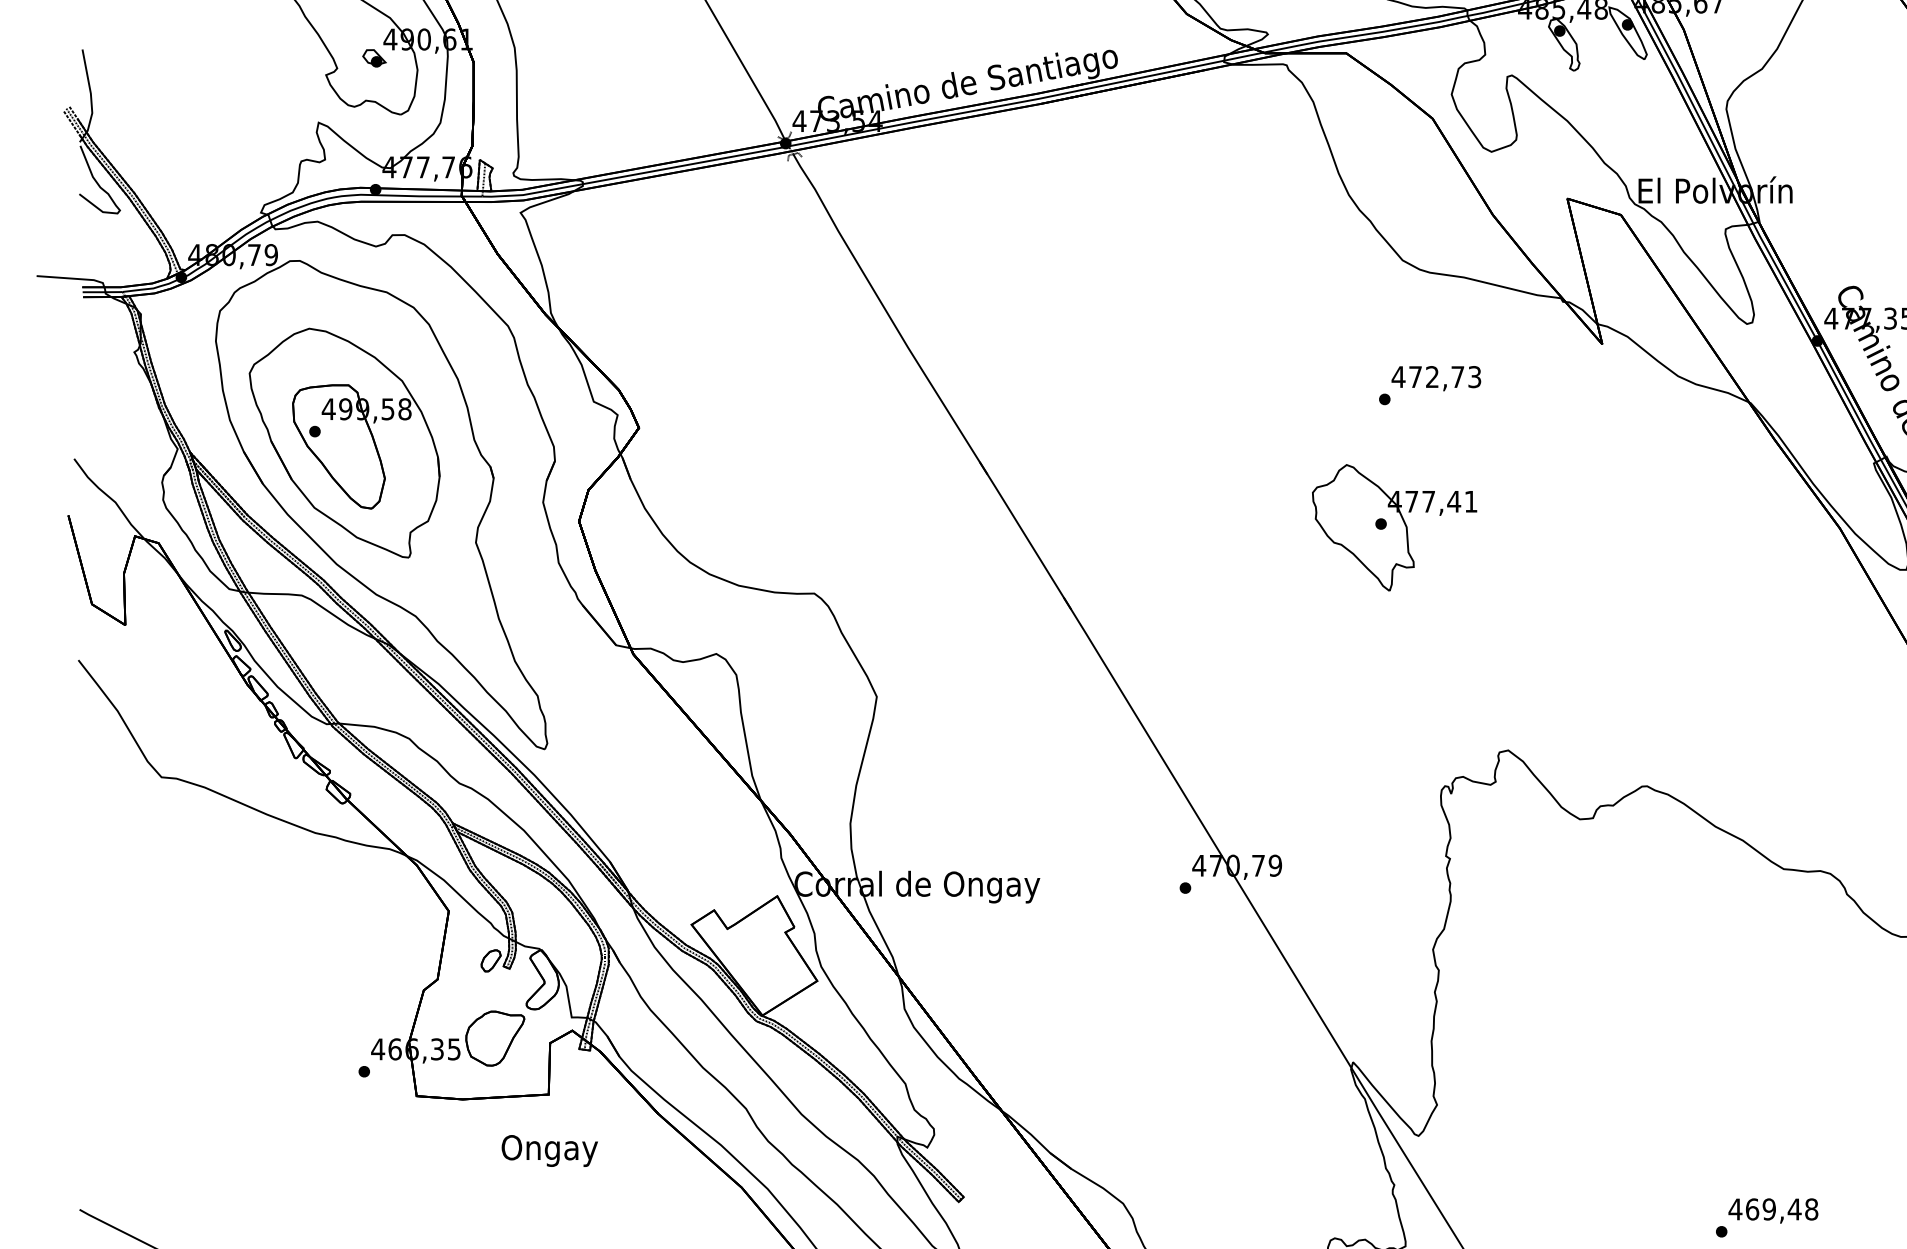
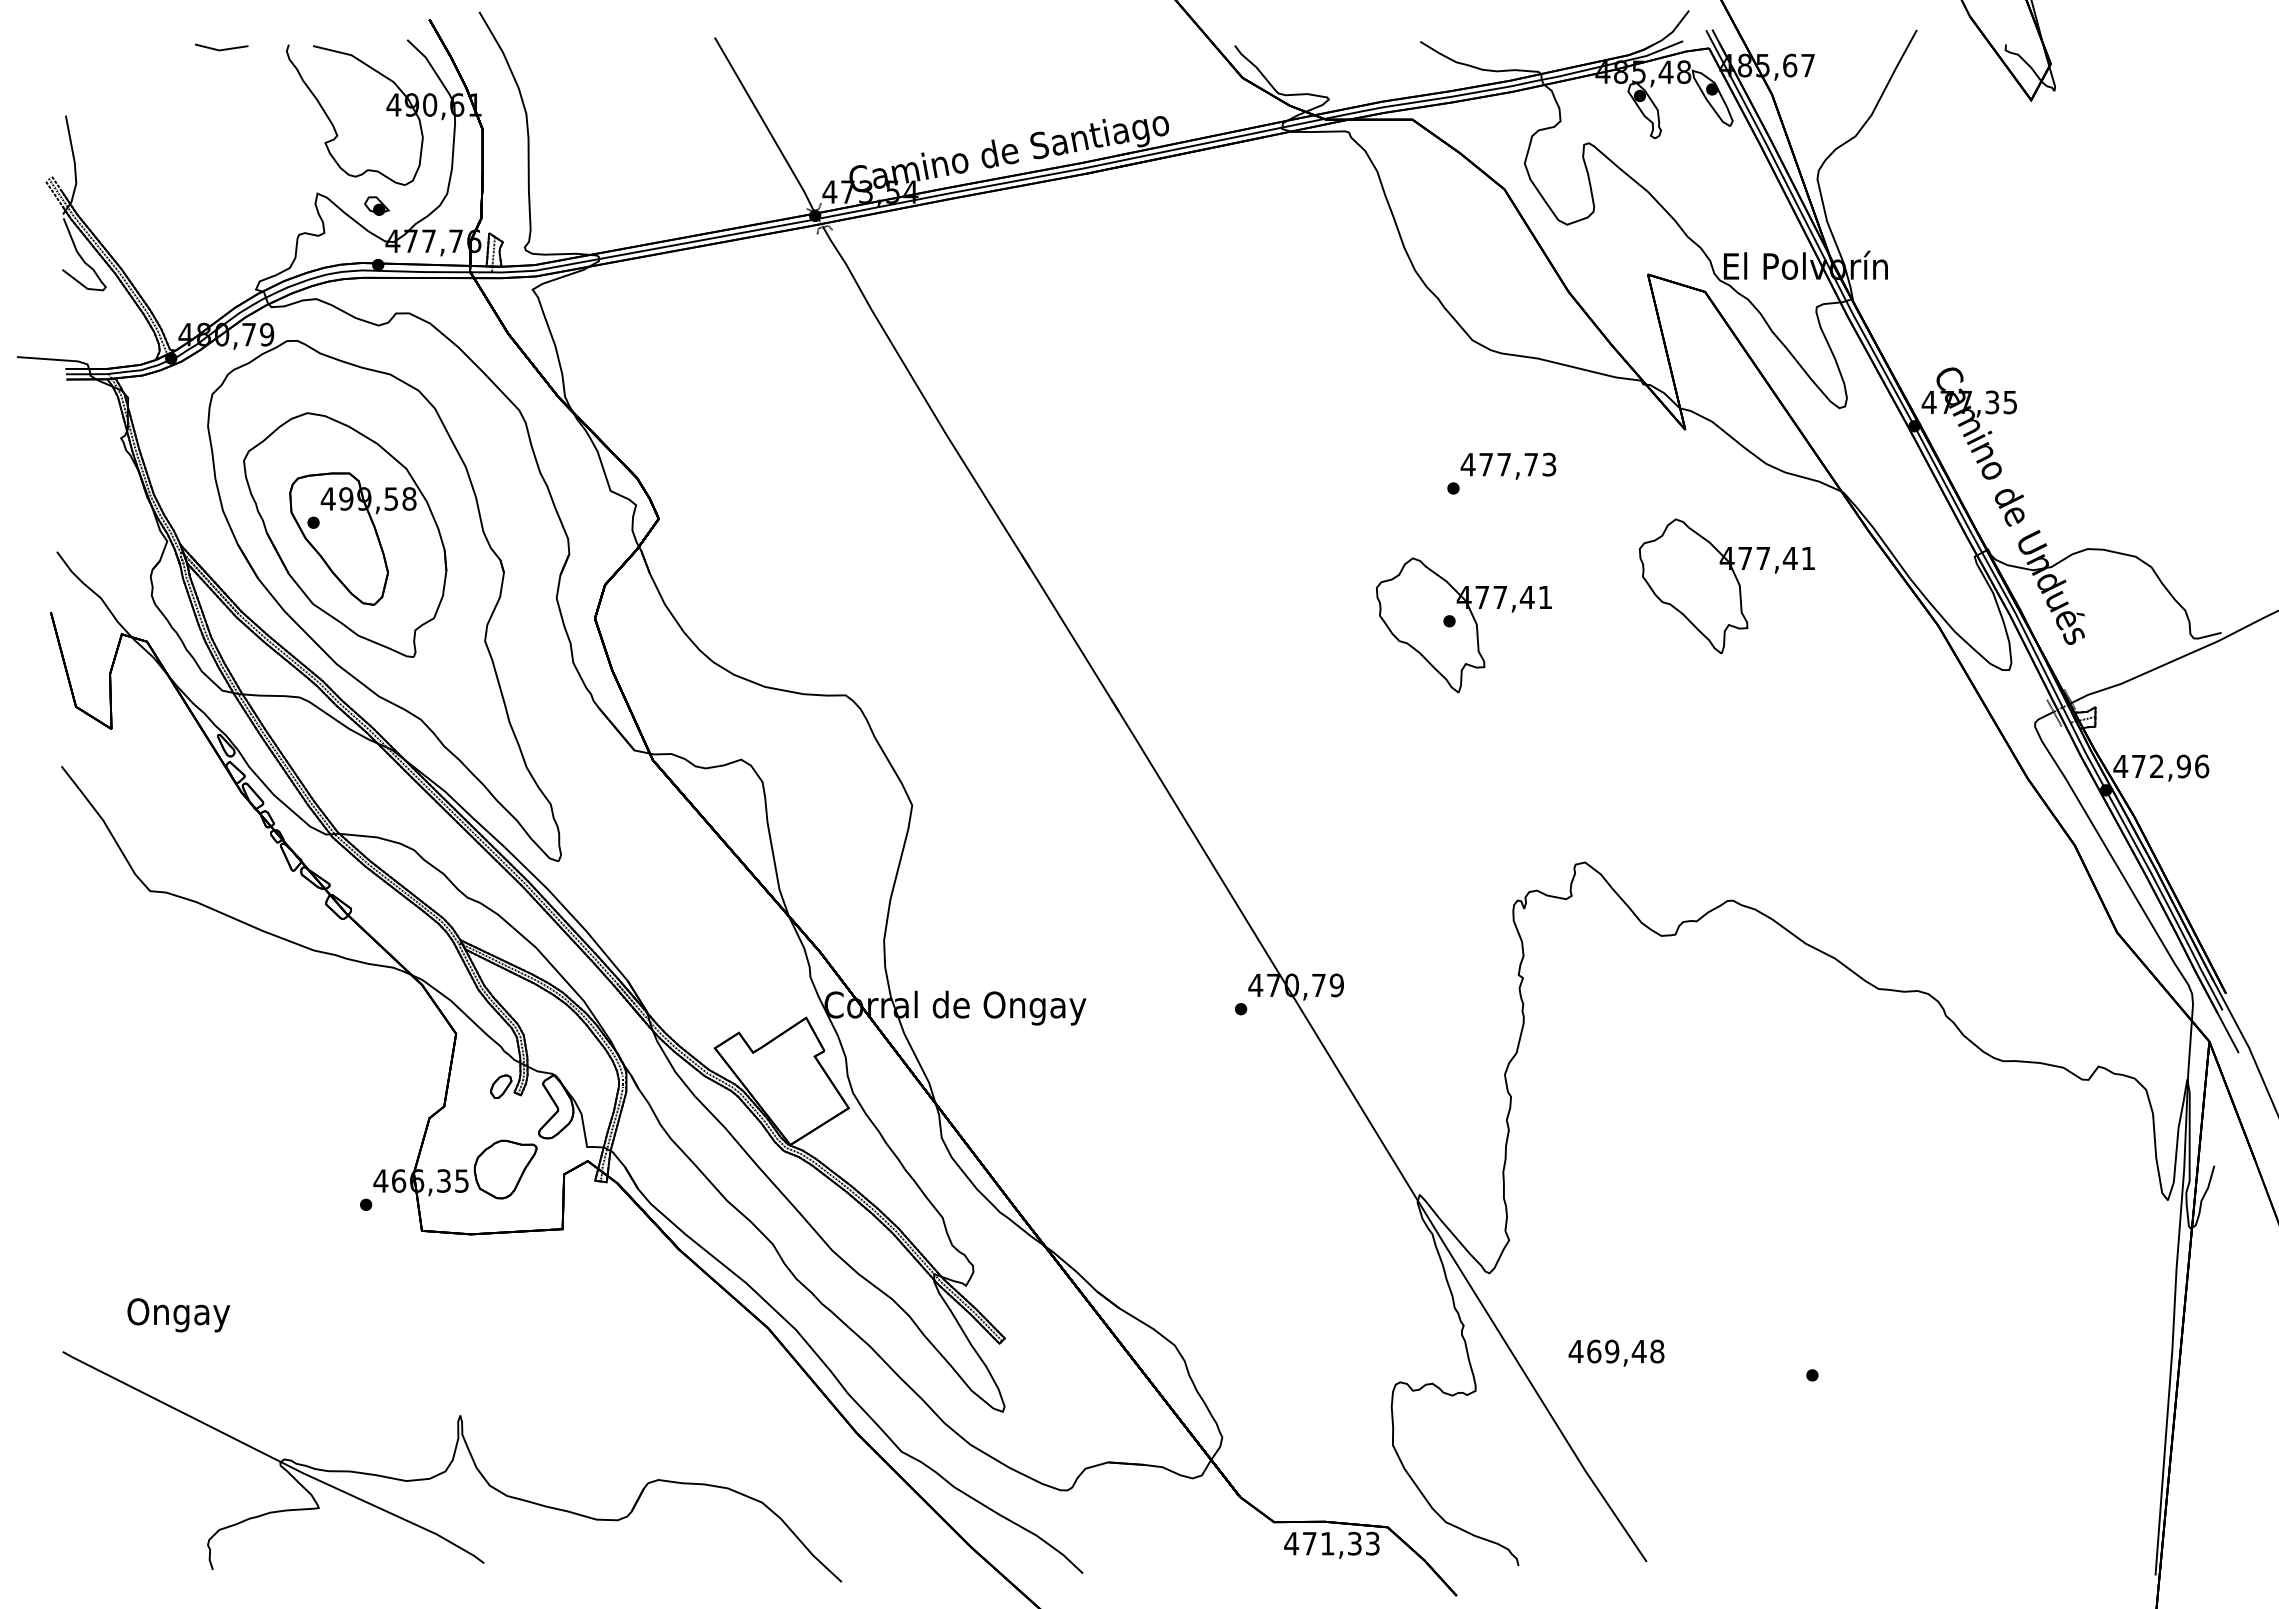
part: (374, 57) -> (377, 205), moved
text: (1431, 376) -> (1503, 464), 472,73 -> 477,73
part: (1641, 491) -> (1726, 586), added
text: (549, 1151) -> (178, 1315), moved
text: (1773, 1210) -> (1616, 1352), moved

